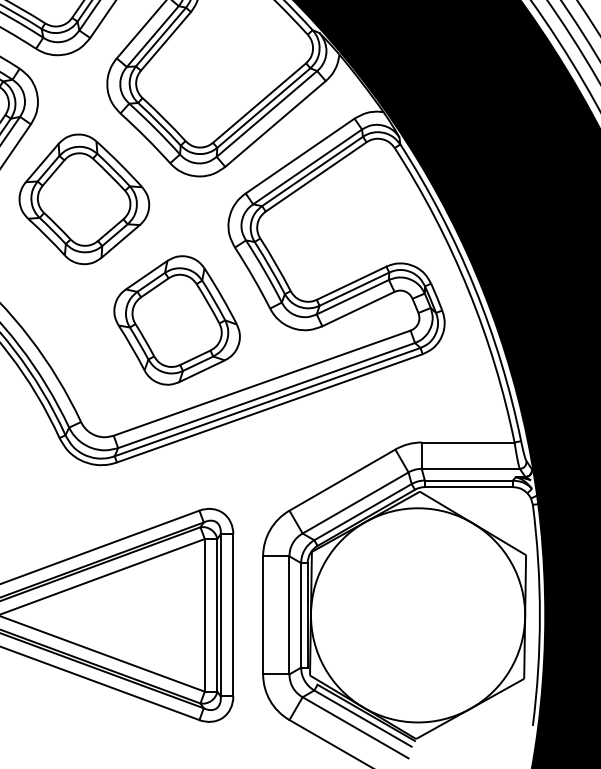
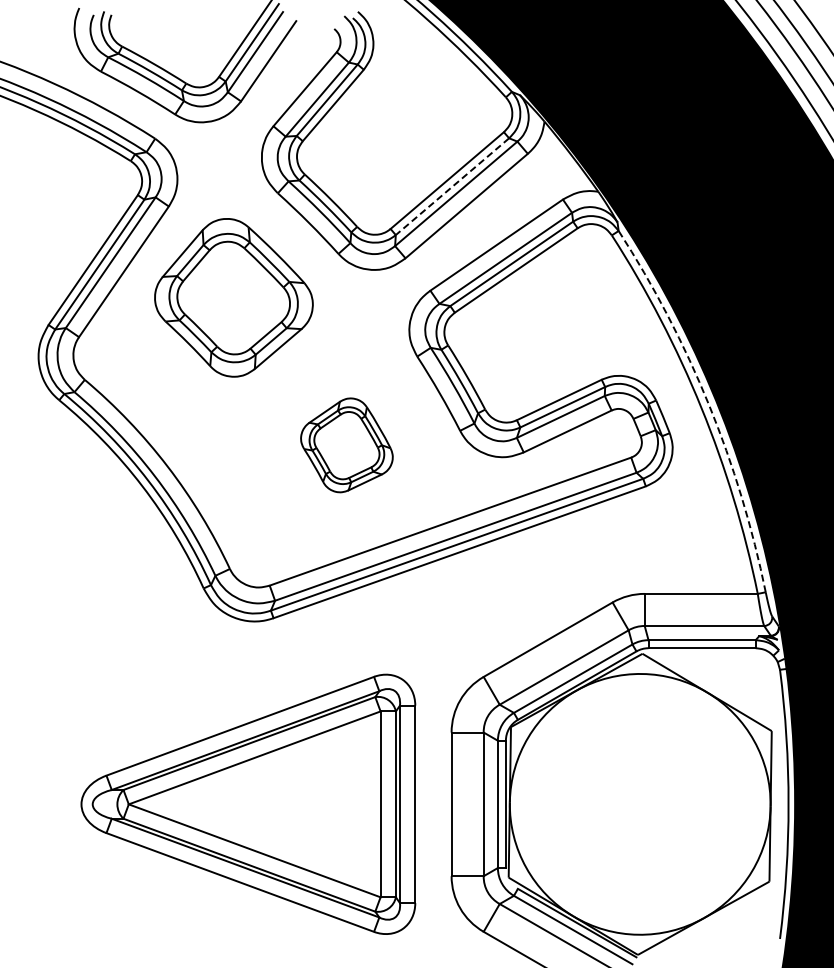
line: (263, 107) -> (452, 186), solid -> dashed
arc: (474, 286) -> (708, 404), solid -> dashed
part: (176, 320) -> (346, 445), size x0.6

